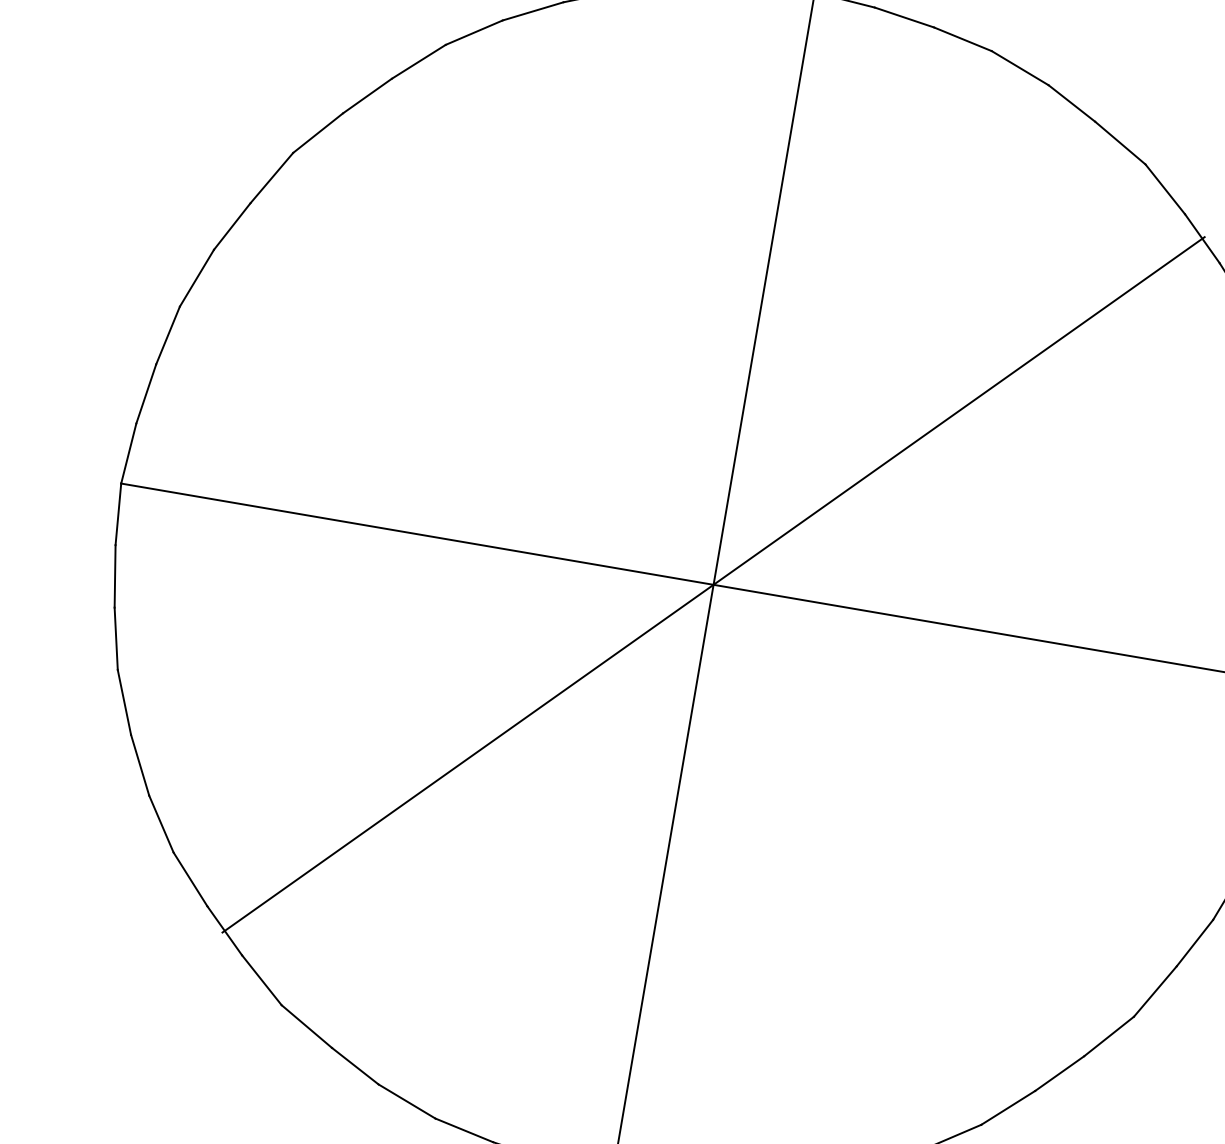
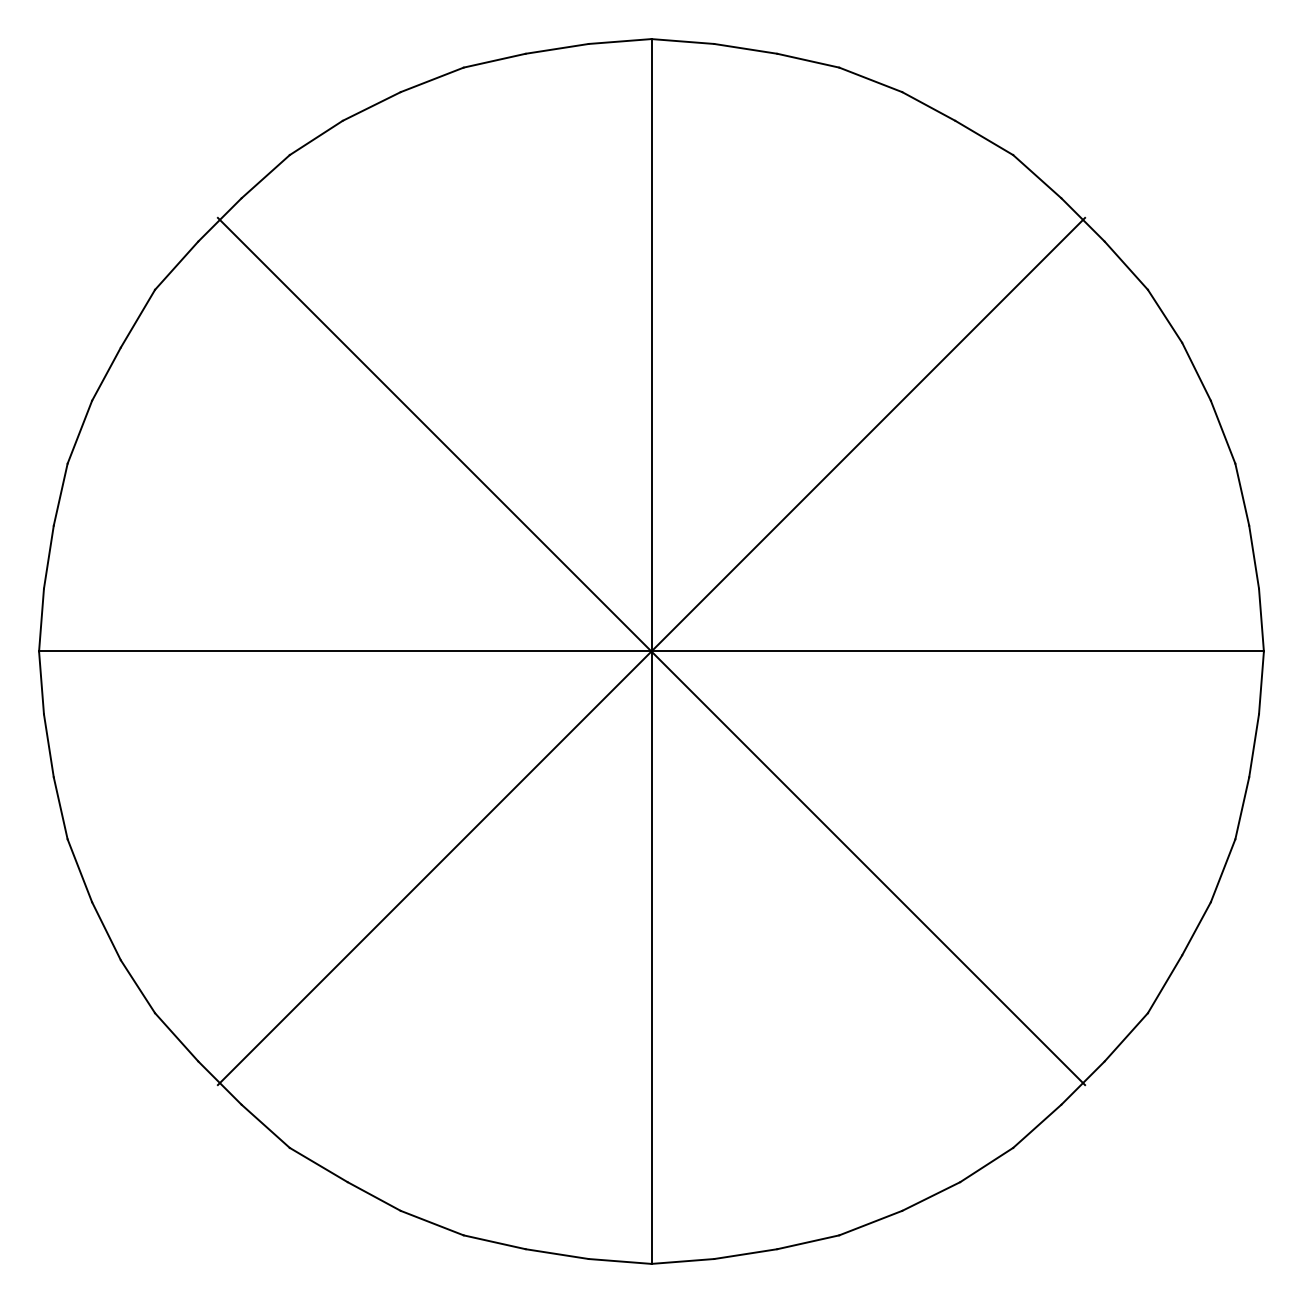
line: (713, 584) -> (651, 651), added

